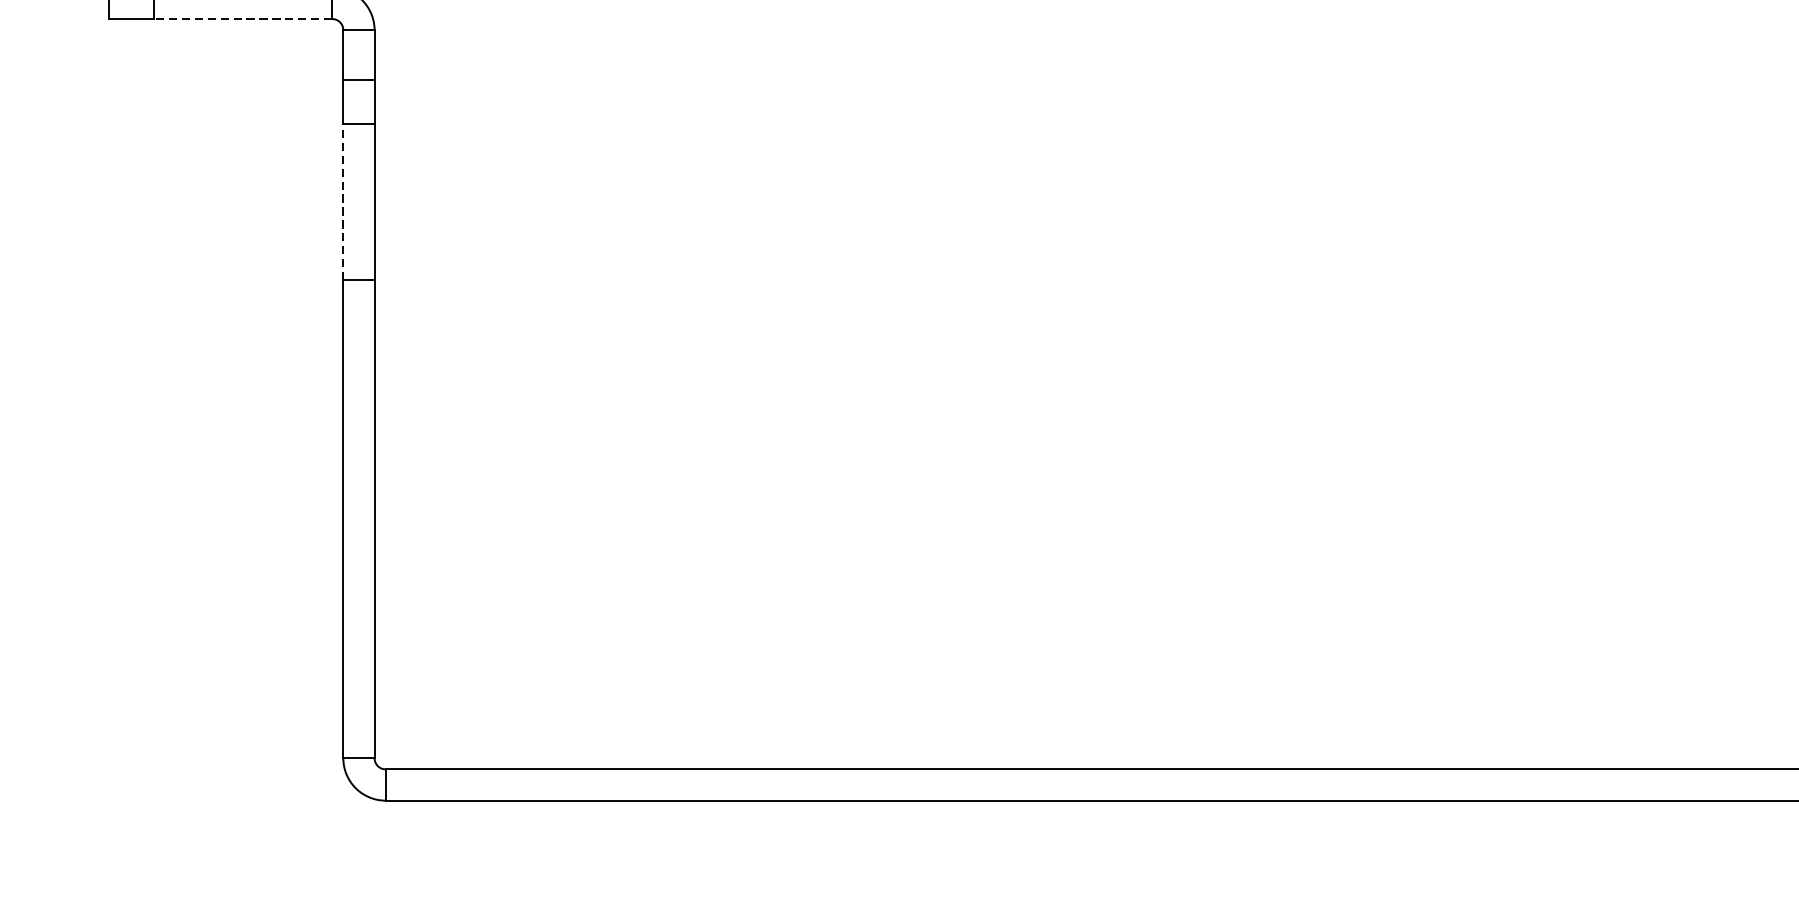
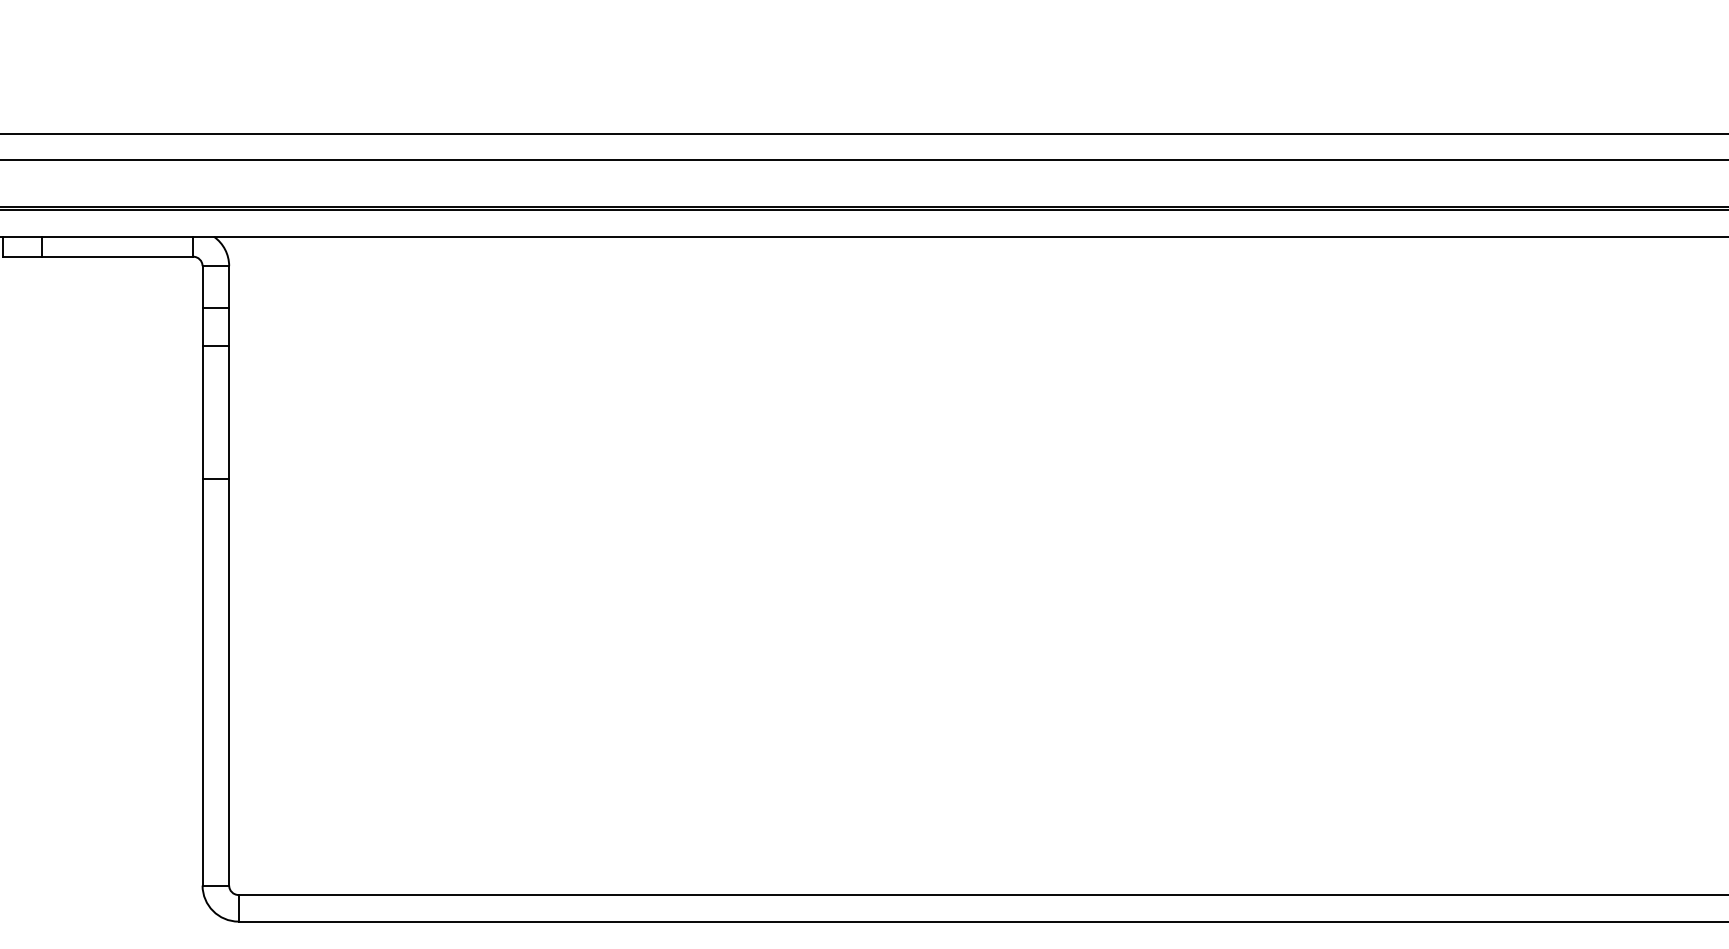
line: (243, 18) -> (117, 256), dashed -> solid
line: (343, 201) -> (202, 411), dashed -> solid

